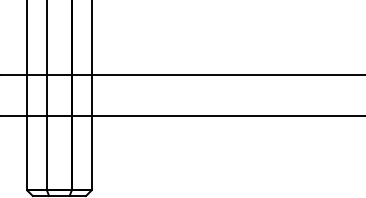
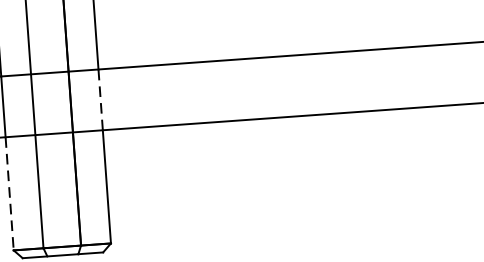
line: (91, 95) -> (100, 99), solid -> dashed
line: (27, 153) -> (10, 194), solid -> dashed

